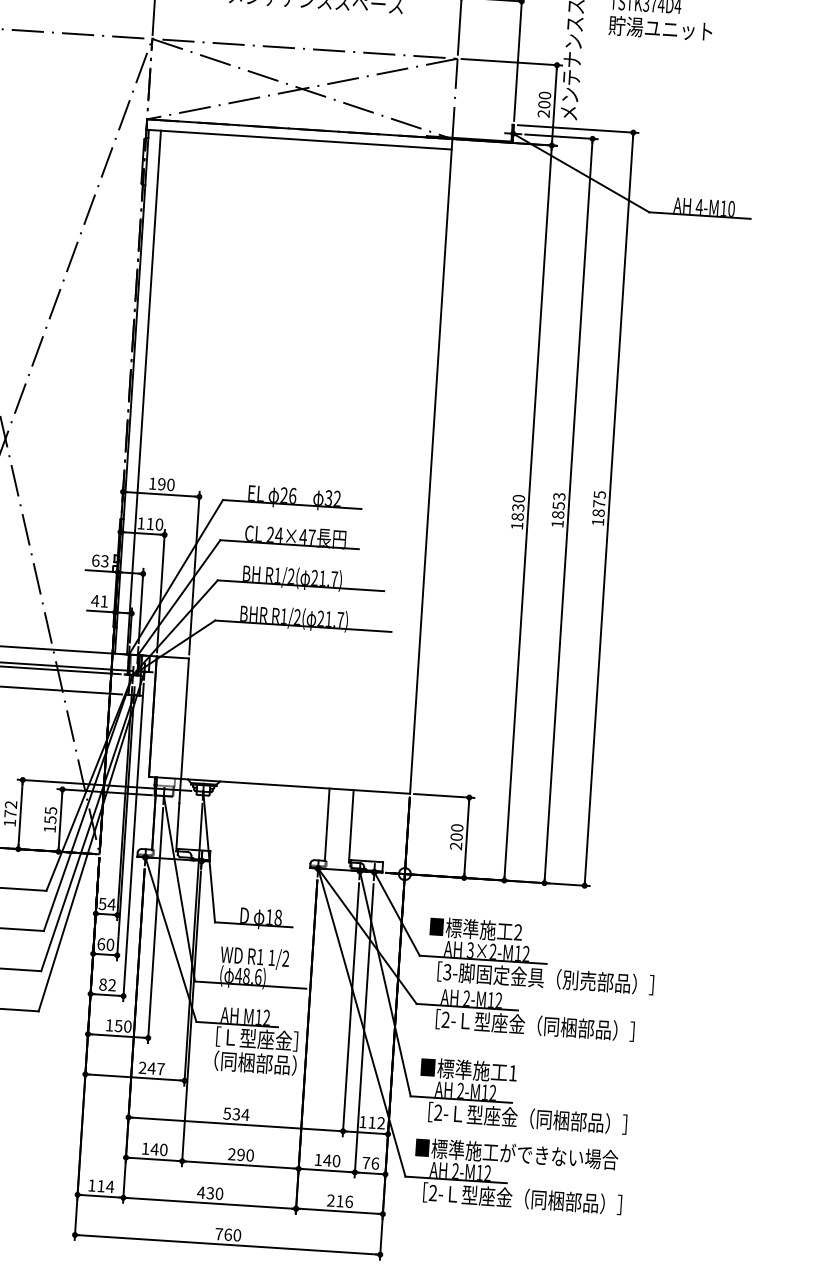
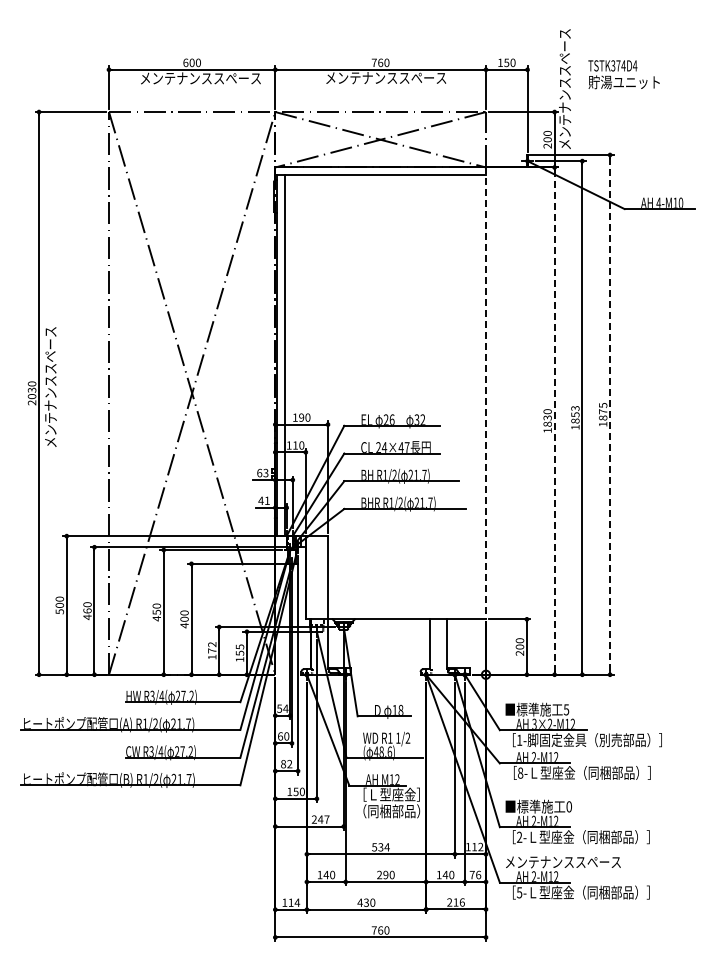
line: (431, 466) -> (486, 393), solid -> dashed
line: (609, 510) -> (610, 415), solid -> dashed
line: (527, 513) -> (554, 421), solid -> dashed
text: (518, 931) -> (566, 709), 2 -> 5
text: (447, 971) -> (519, 739), 3- -> 1-
text: (445, 1018) -> (520, 772), 2- -> 8-
text: (512, 1072) -> (568, 806), 1 -> 0
text: (517, 1153) -> (575, 861), ■標準施工ができない場合 -> メンテナンススペース
text: (433, 1192) -> (519, 892), 2- -> 5-

